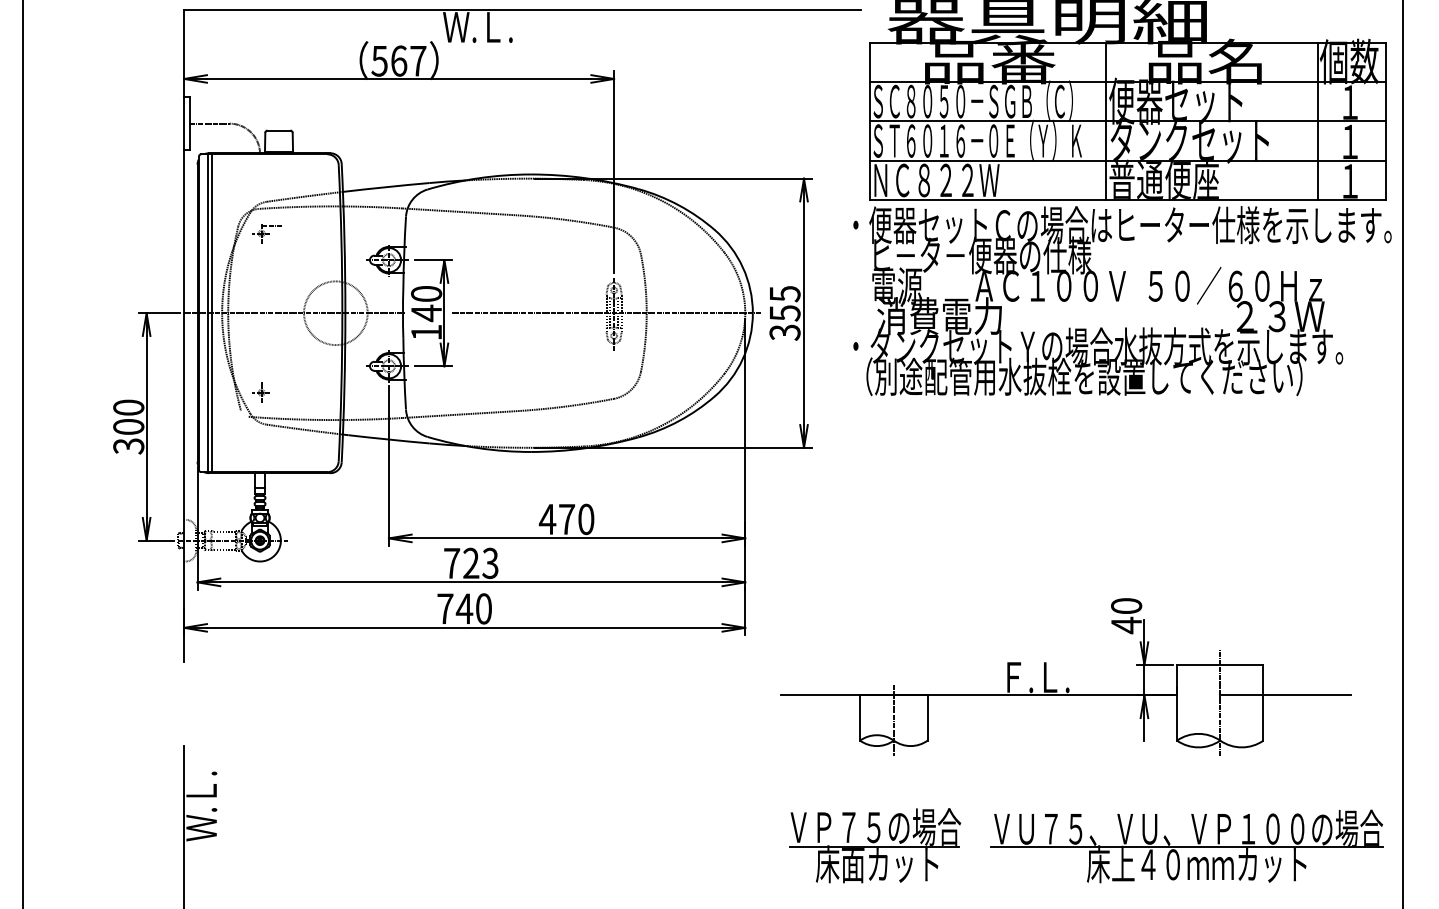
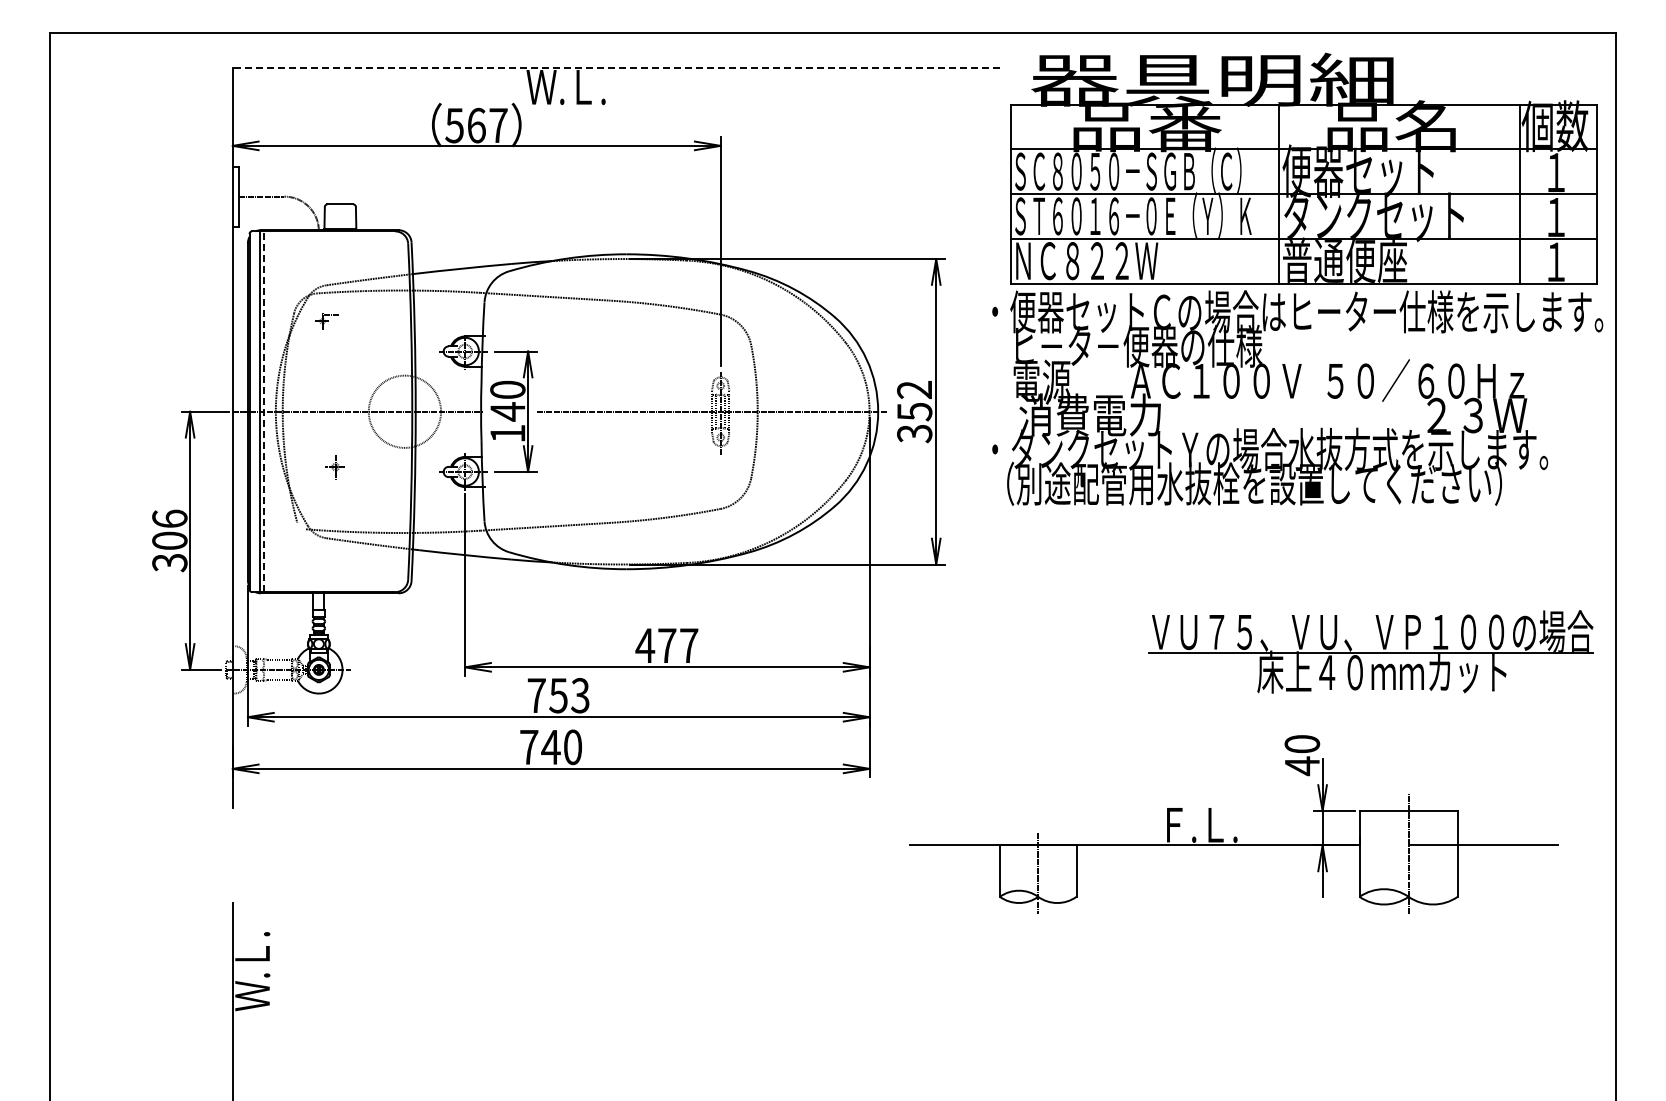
line: (522, 9) -> (616, 67), solid -> dashed
part: (266, 233) -> (326, 321), size x0.7
text: (784, 294) -> (914, 390), 355 -> 352
line: (212, 313) -> (264, 412), solid -> dashed
part: (260, 393) -> (334, 467), moved
text: (128, 407) -> (169, 518), 300 -> 306
text: (586, 519) -> (689, 645), 470 -> 477
text: (471, 563) -> (558, 695), 723 -> 753
part: (875, 845) -> (1017, 1015), removed
part: (1186, 846) -> (1370, 651), moved

